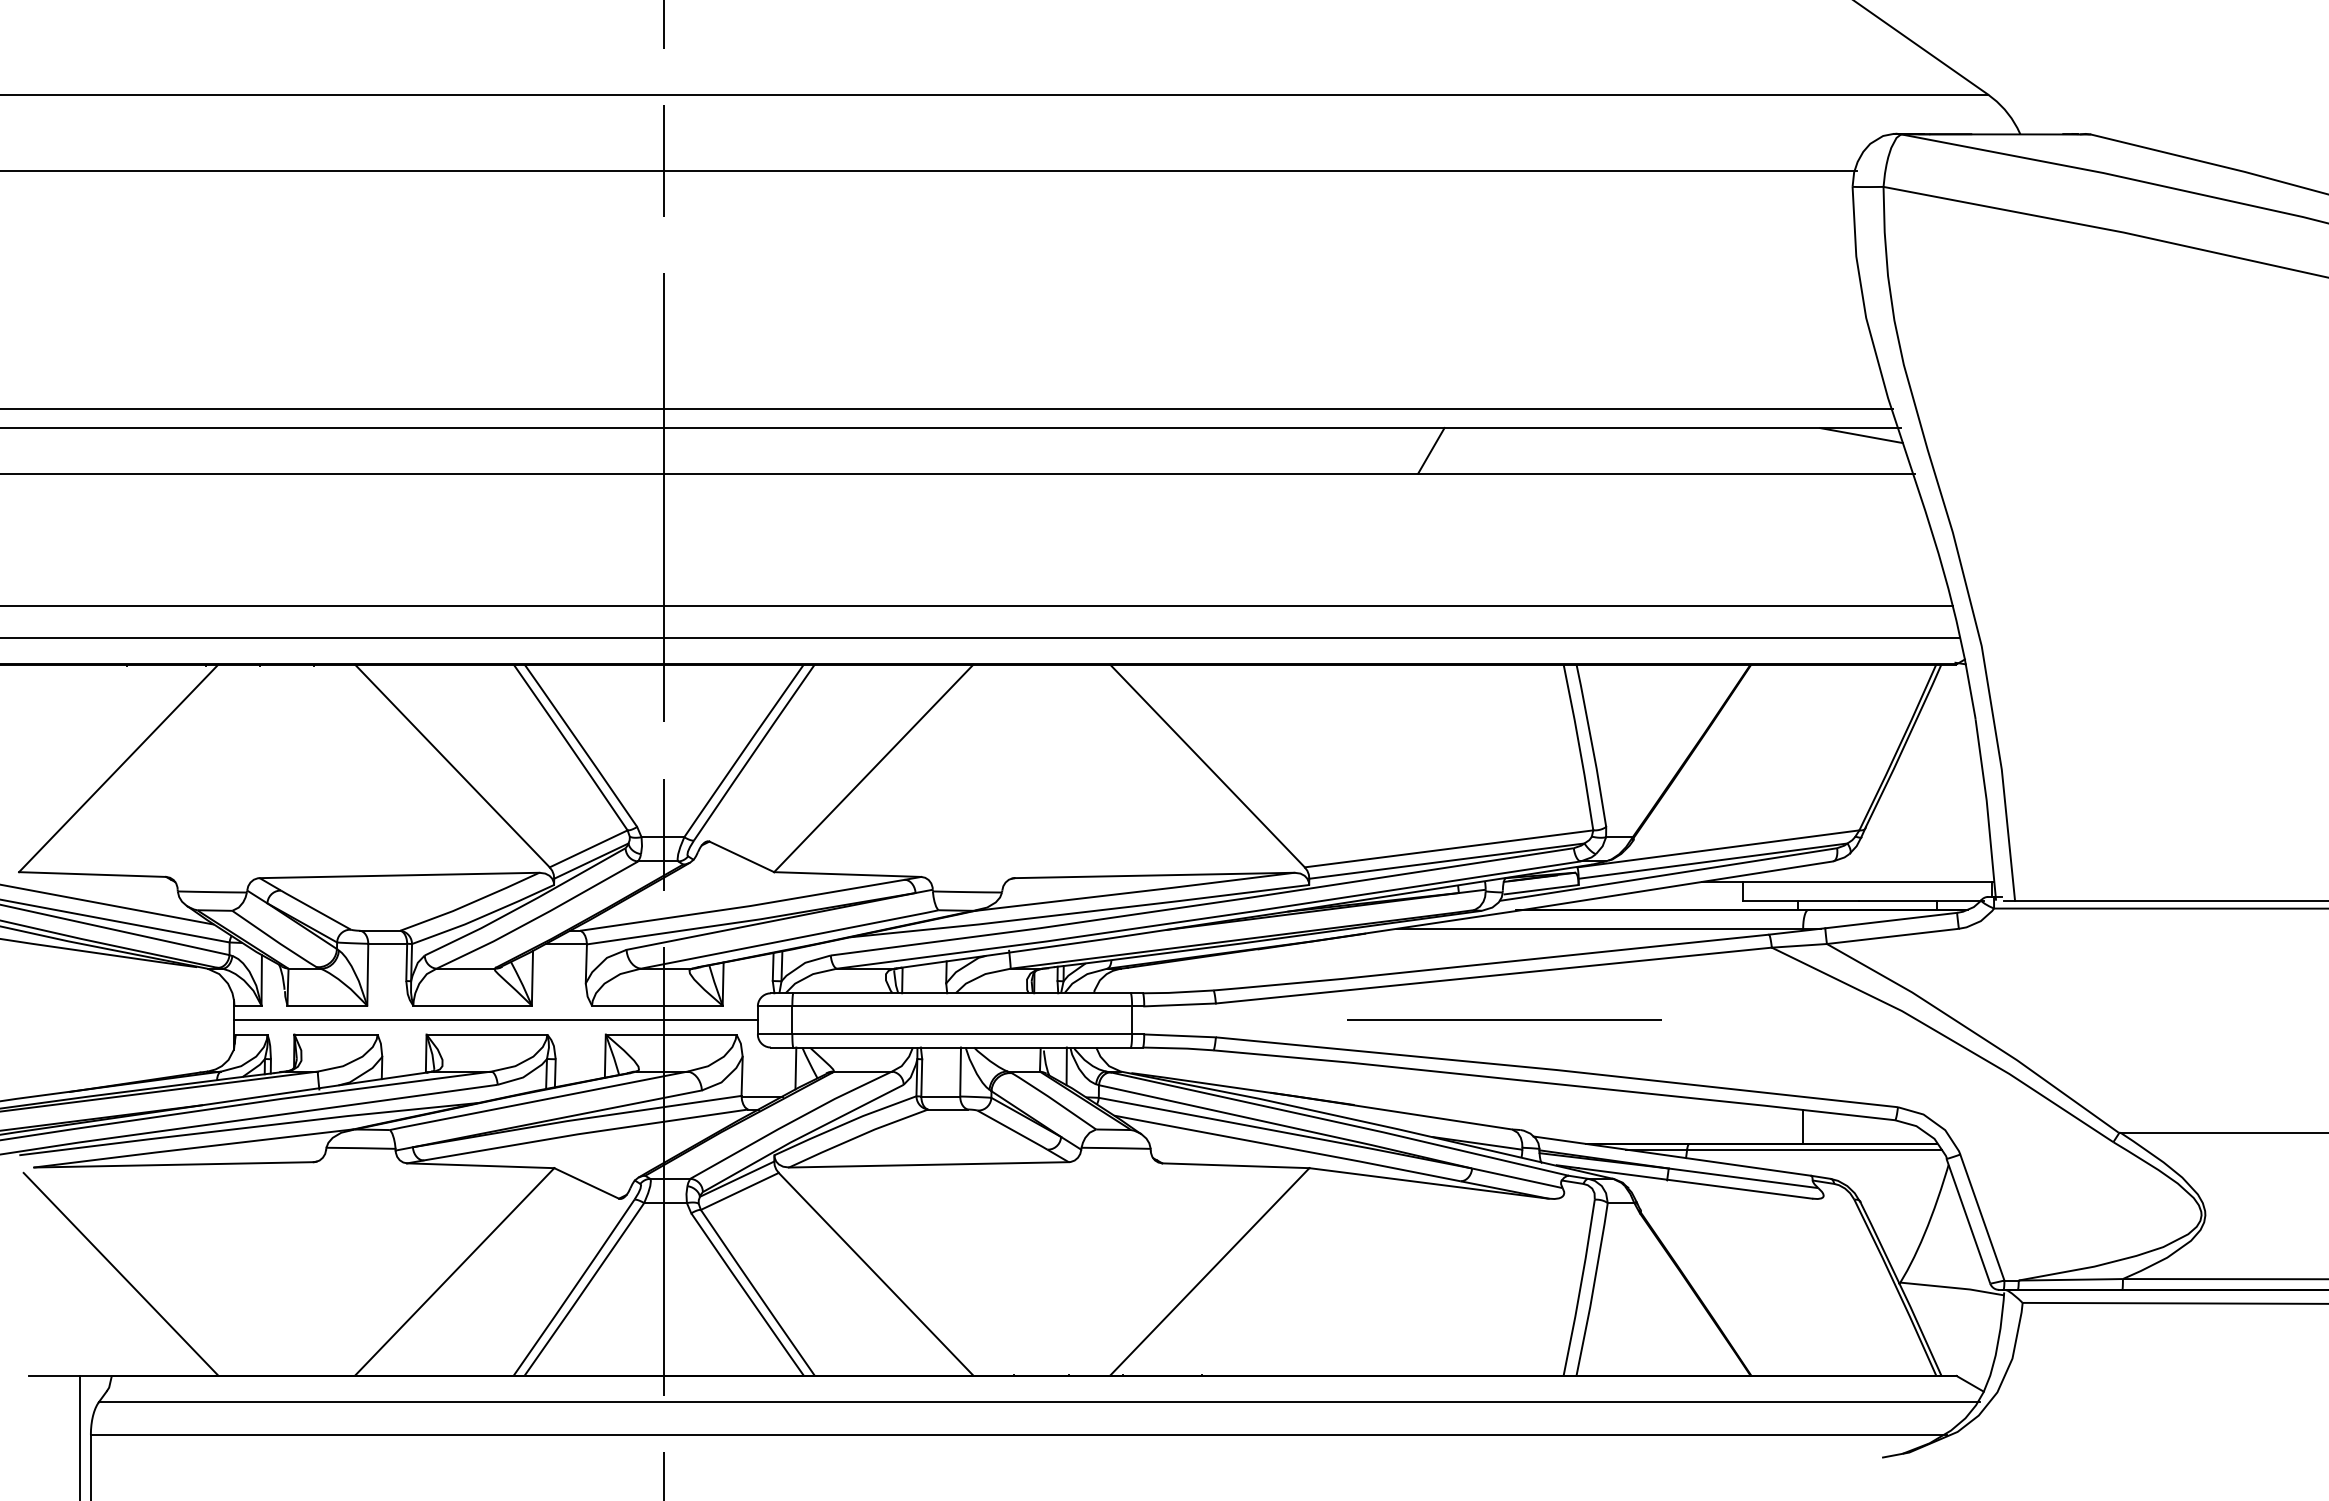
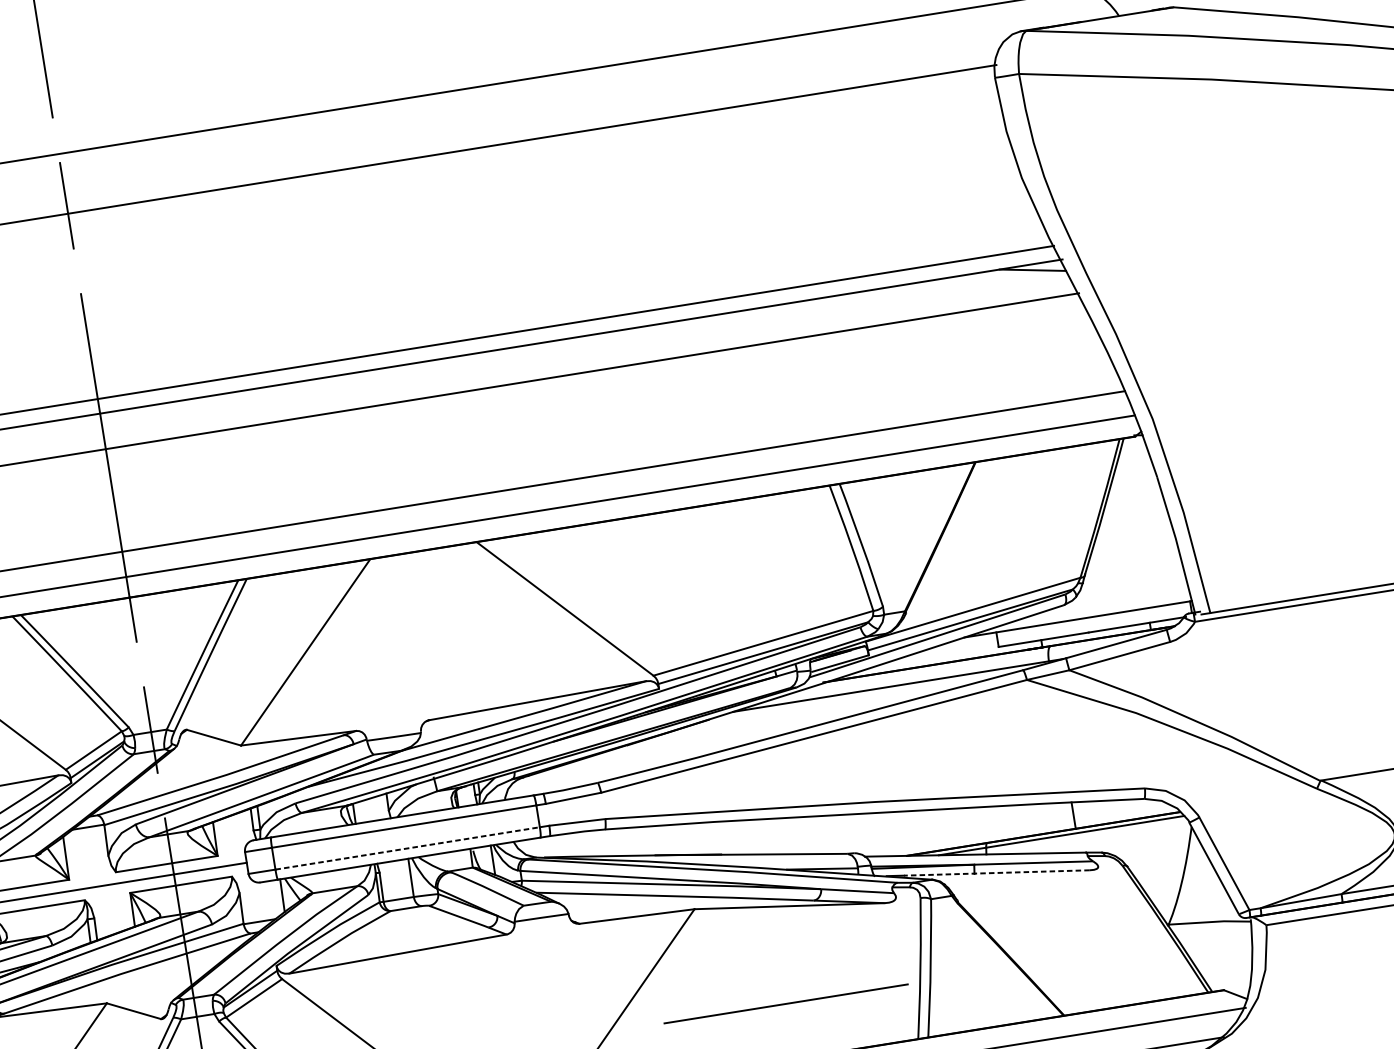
line: (1431, 450) -> (700, 335), removed
line: (1504, 1019) -> (786, 1003), moved
line: (962, 1034) -> (407, 848), solid -> dashed
line: (1695, 1183) -> (996, 873), solid -> dashed

